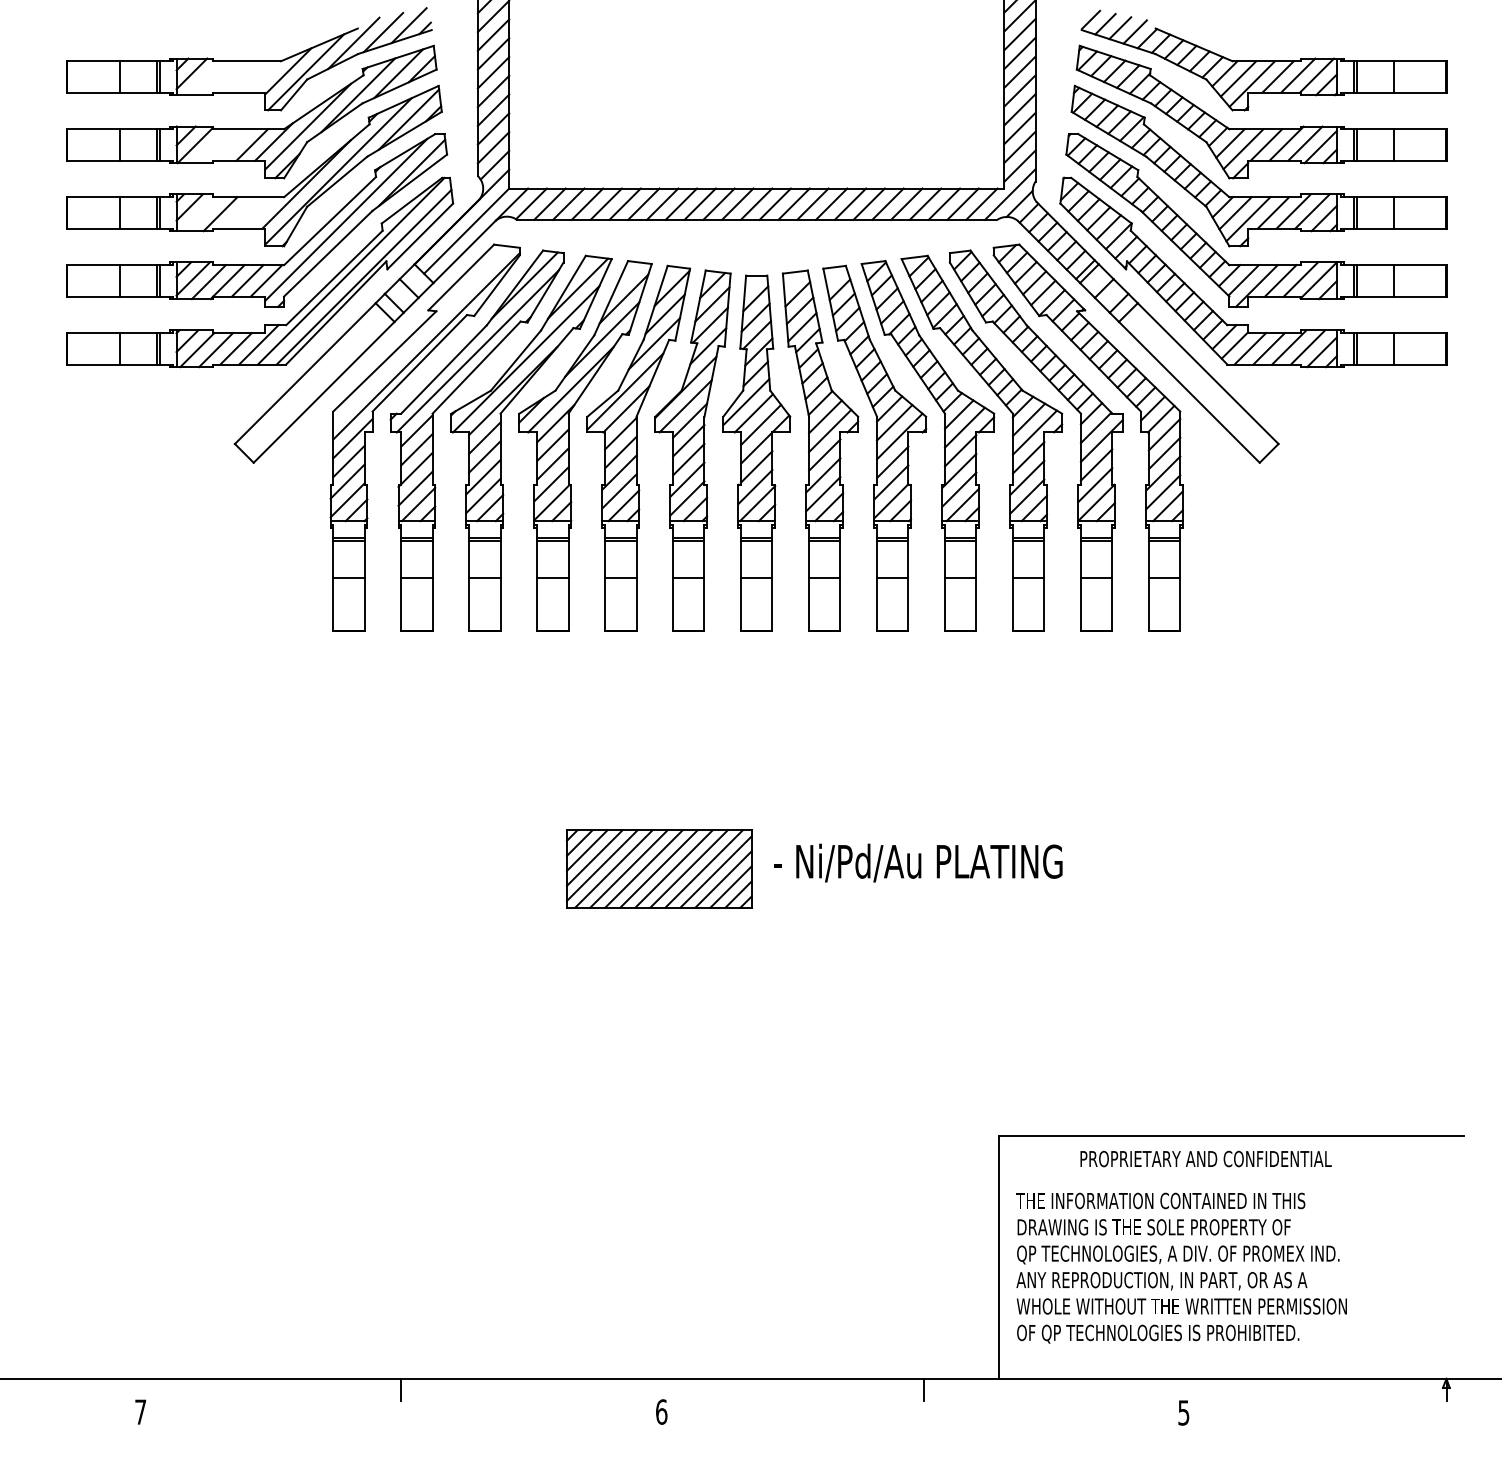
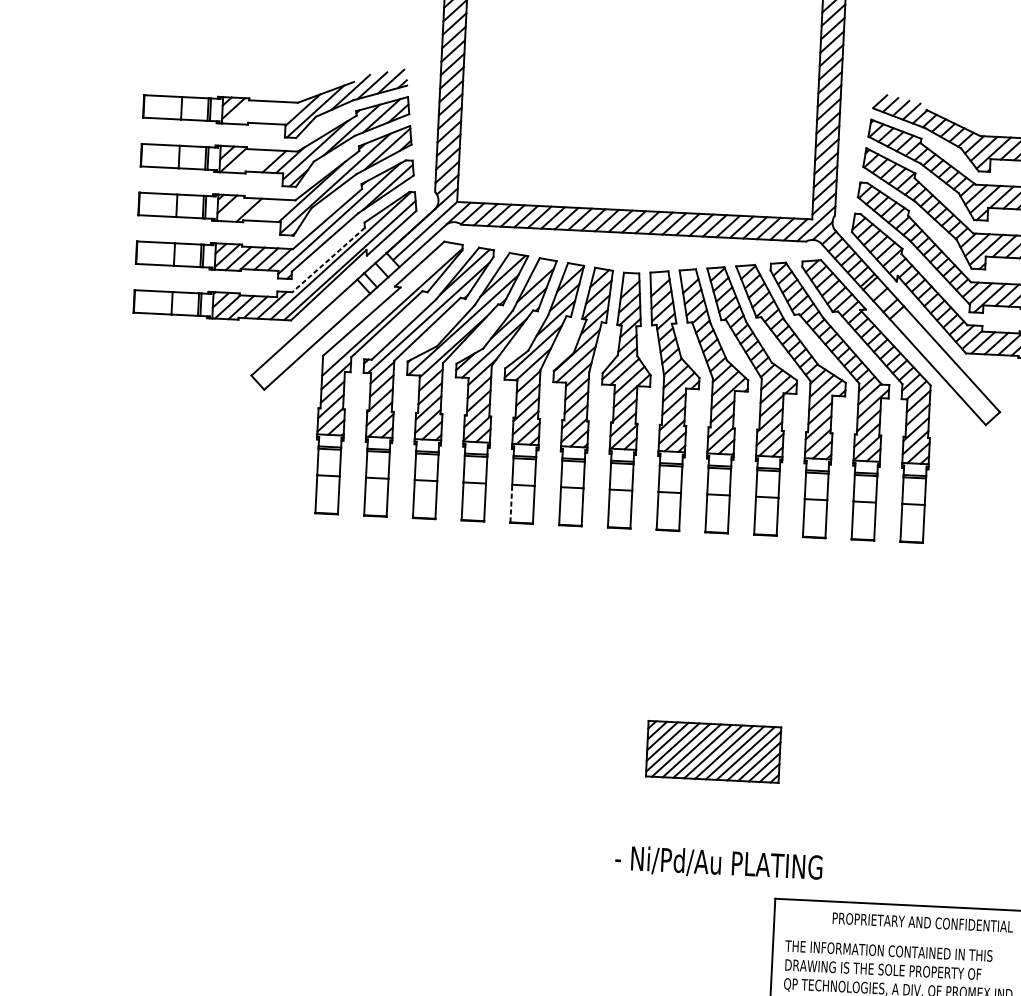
line: (334, 278) -> (328, 260), solid -> dashed
line: (605, 603) -> (511, 503), solid -> dashed
text: (918, 862) -> (719, 863), moved
part: (658, 868) -> (713, 751), moved

